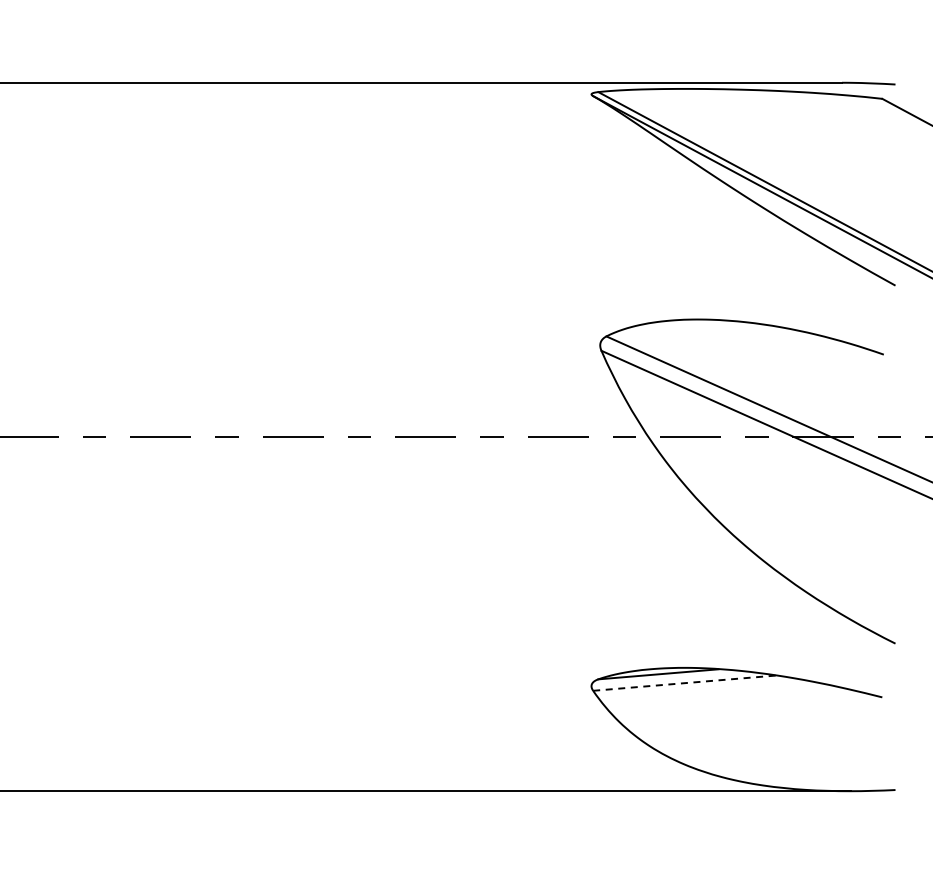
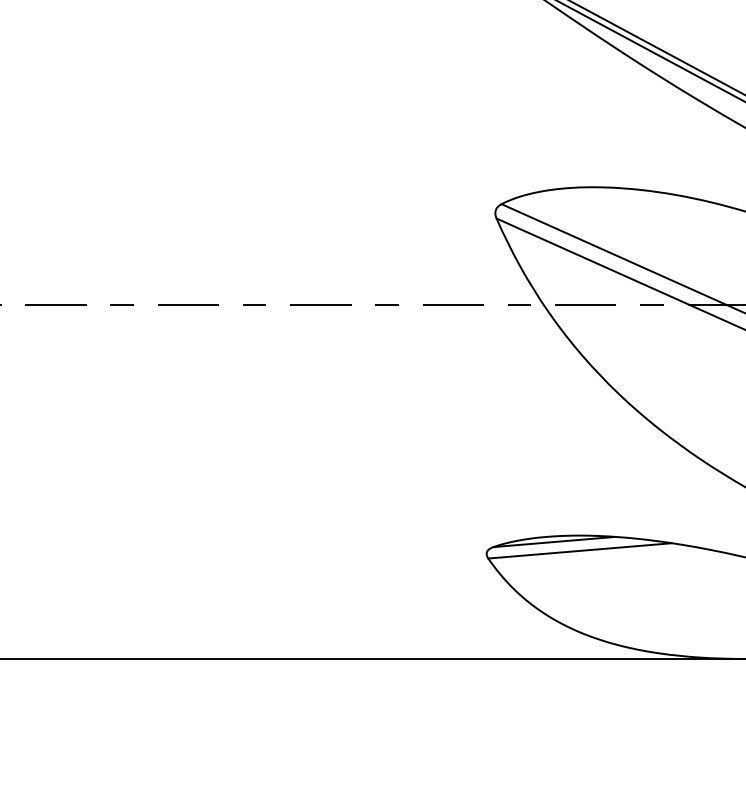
line: (685, 683) -> (580, 551), dashed -> solid

